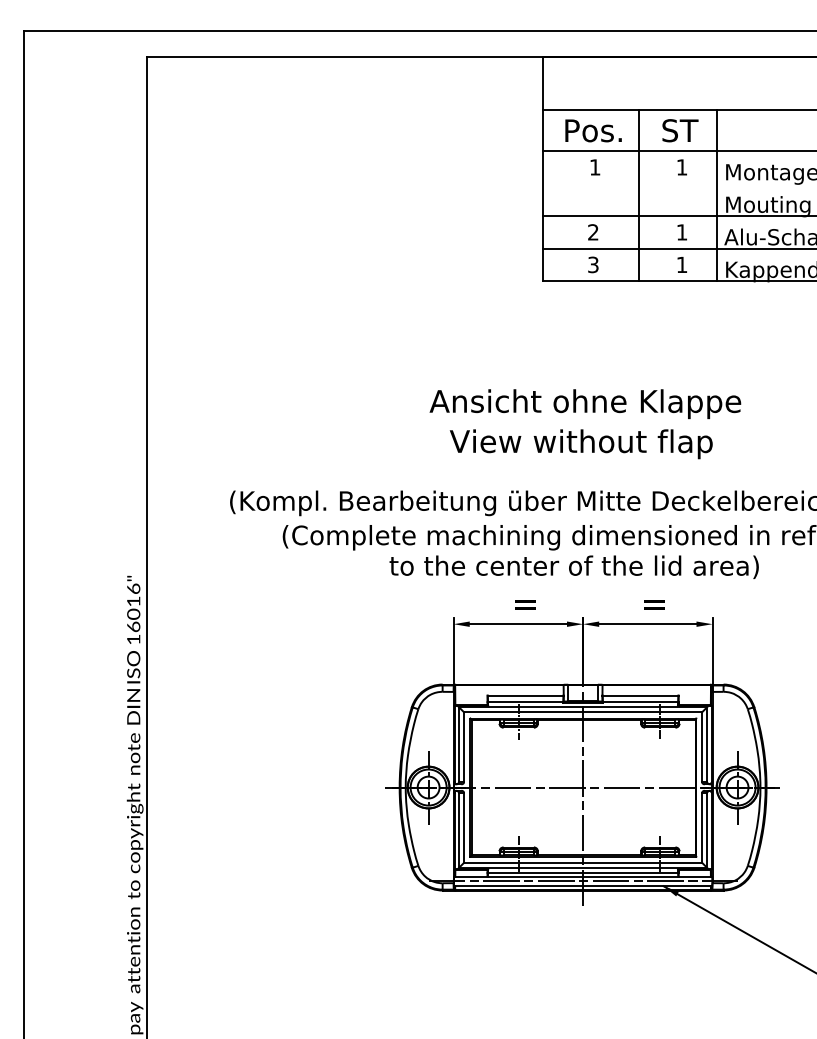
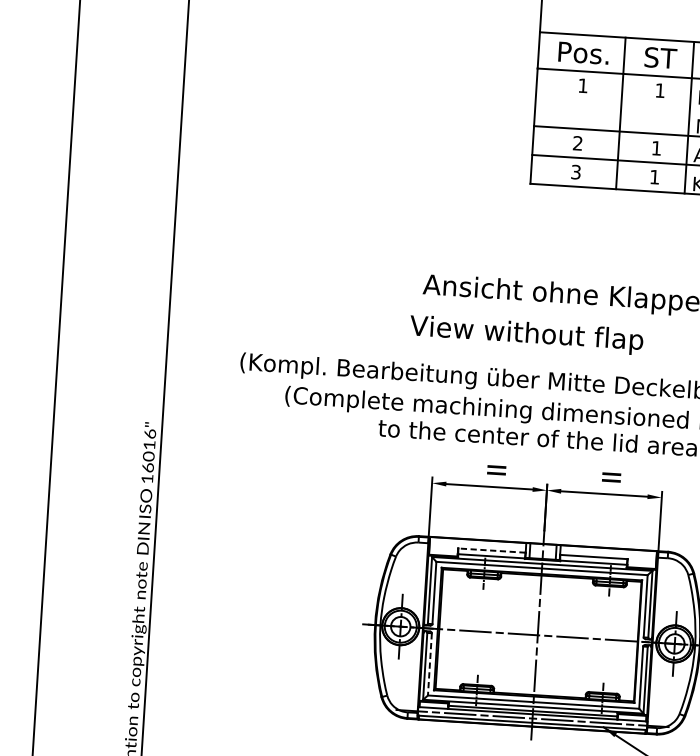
text: (580, 444) -> (525, 335), moved
line: (525, 695) -> (491, 550), solid -> dashed
line: (464, 828) -> (430, 665), solid -> dashed

